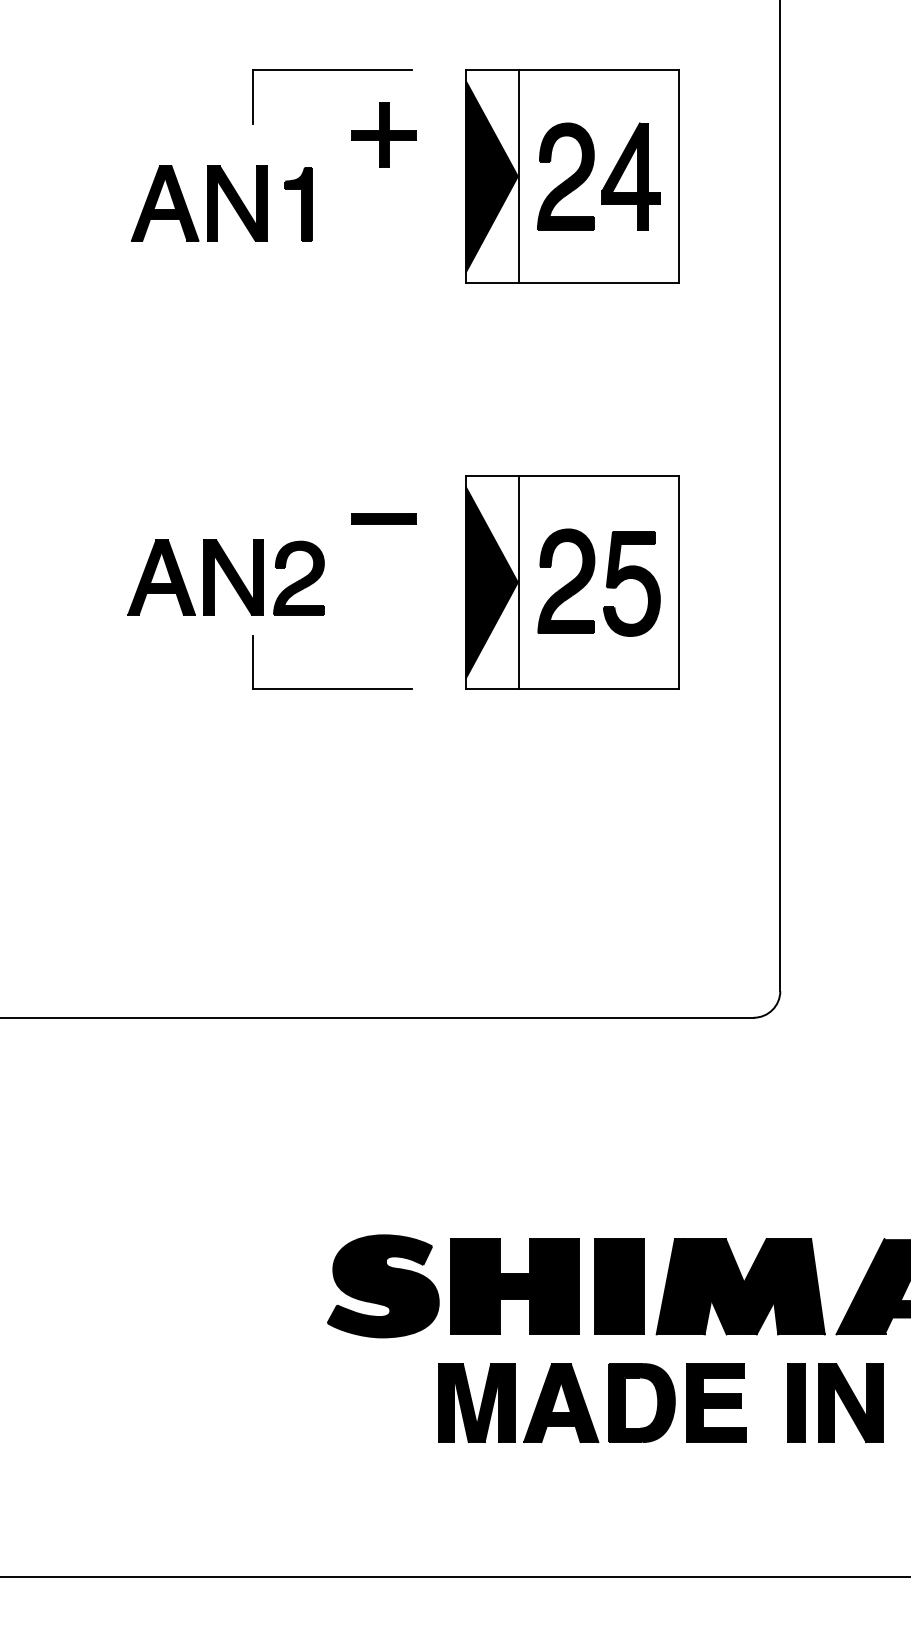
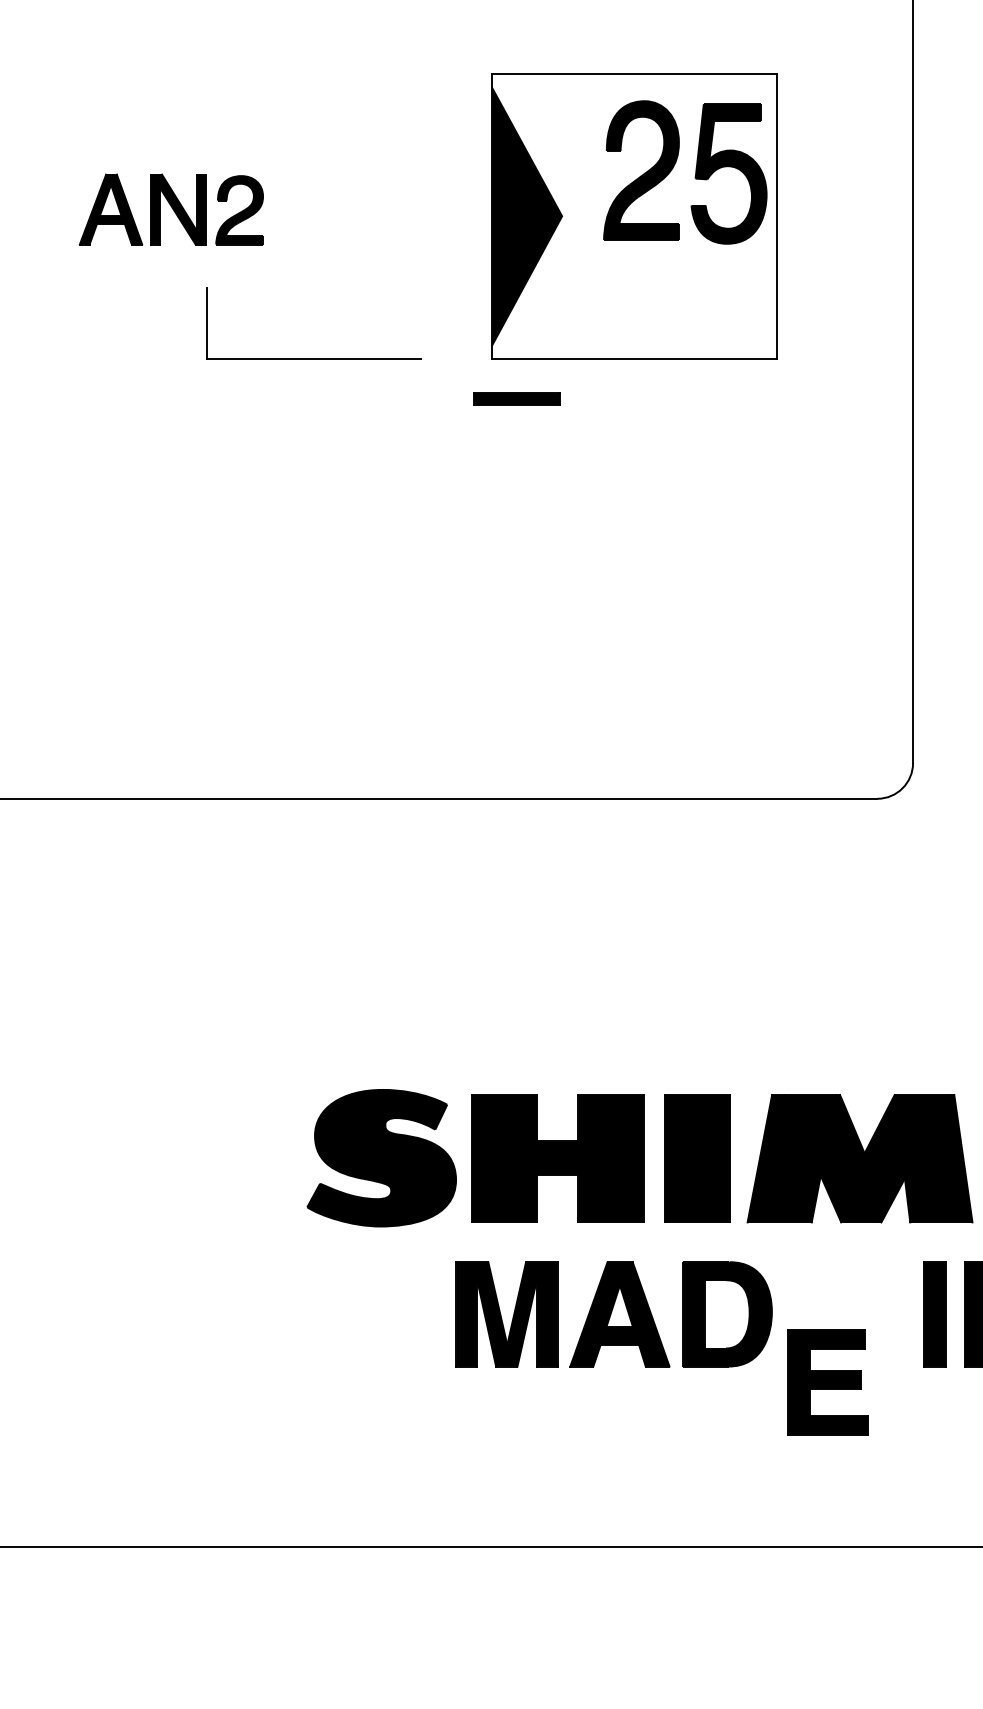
part: (383, 518) -> (515, 398), moved
part: (225, 577) -> (170, 209), size x0.7
line: (518, 582) -> (562, 216), removed
part: (606, 582) -> (695, 172), moved
part: (716, 1402) -> (827, 1381), moved

